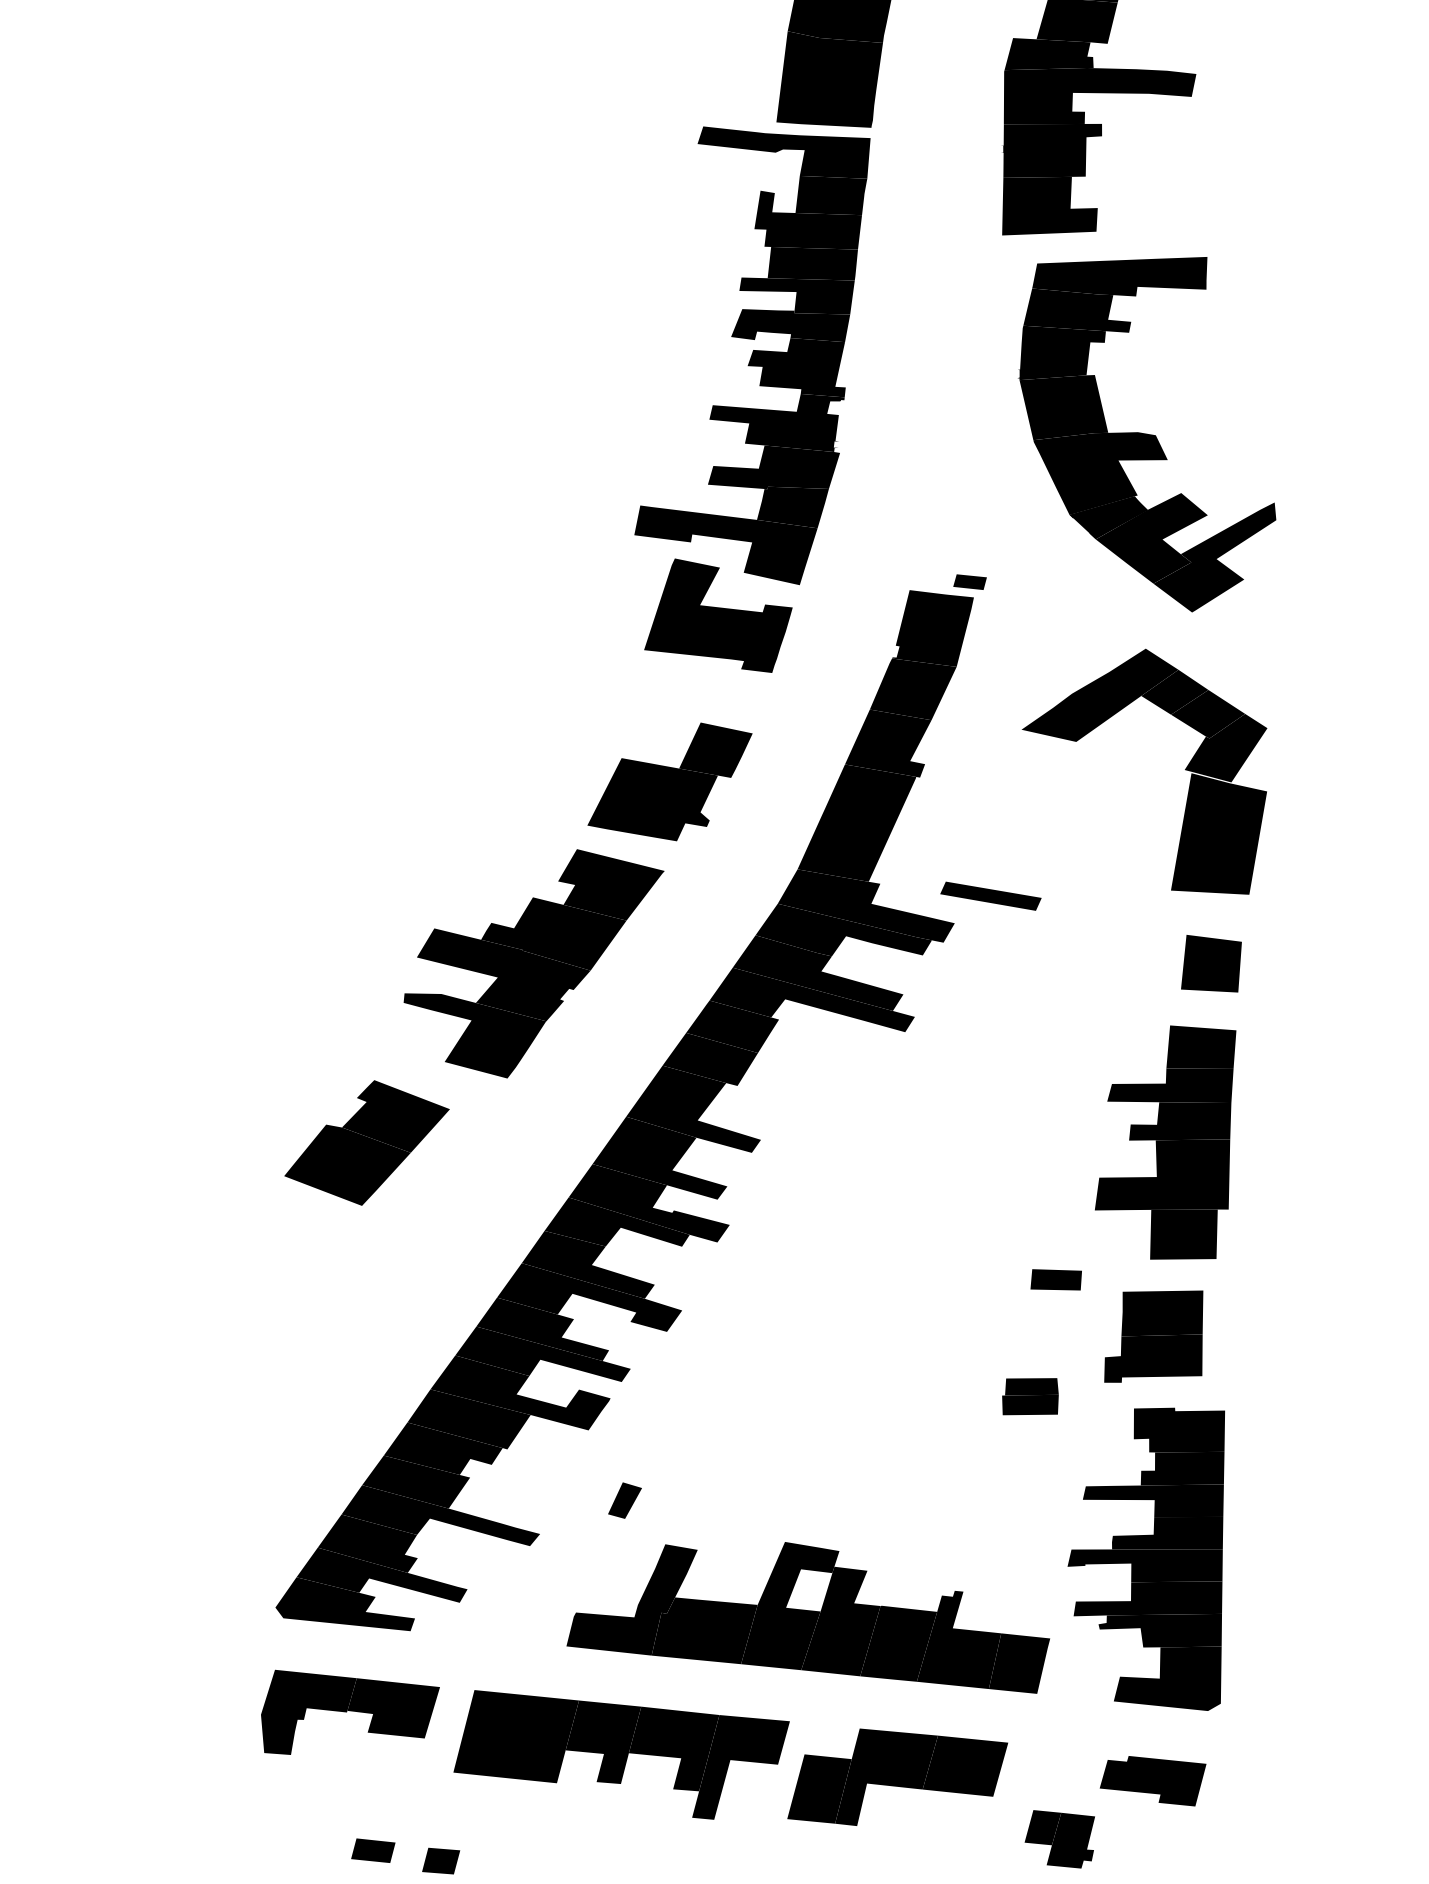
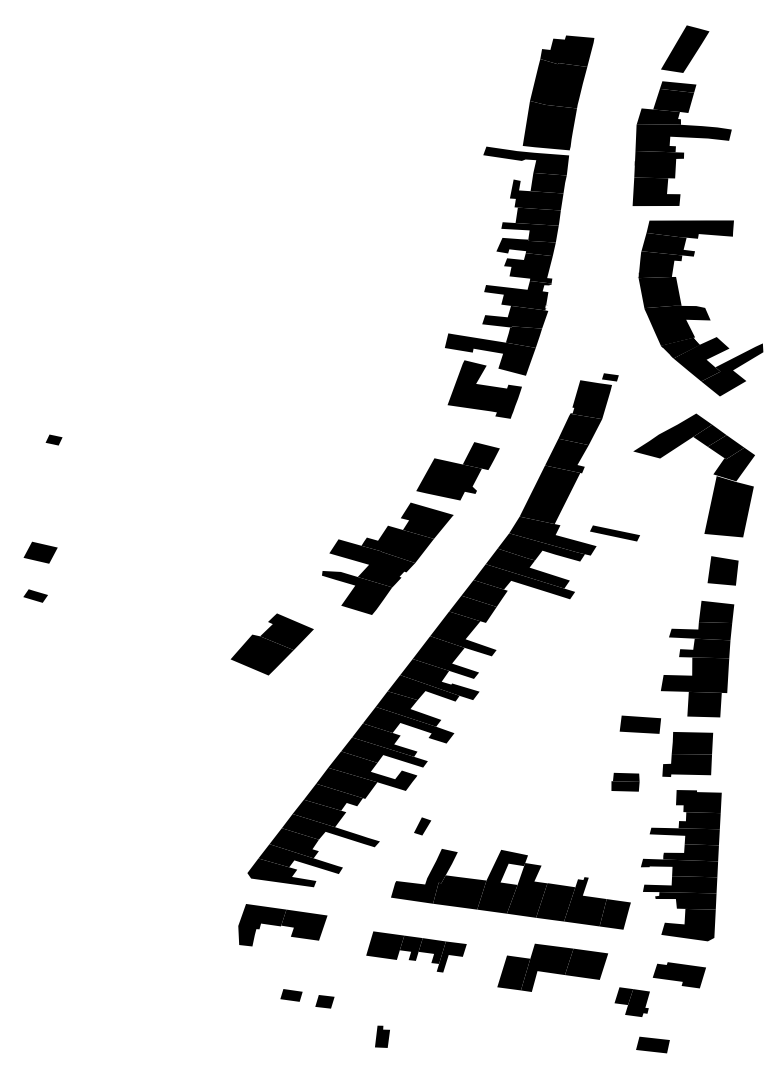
part: (365, 1143) -> (271, 644), moved
part: (1056, 1279) -> (640, 724), size x1.6
part: (621, 1753) -> (416, 951), size x0.6

